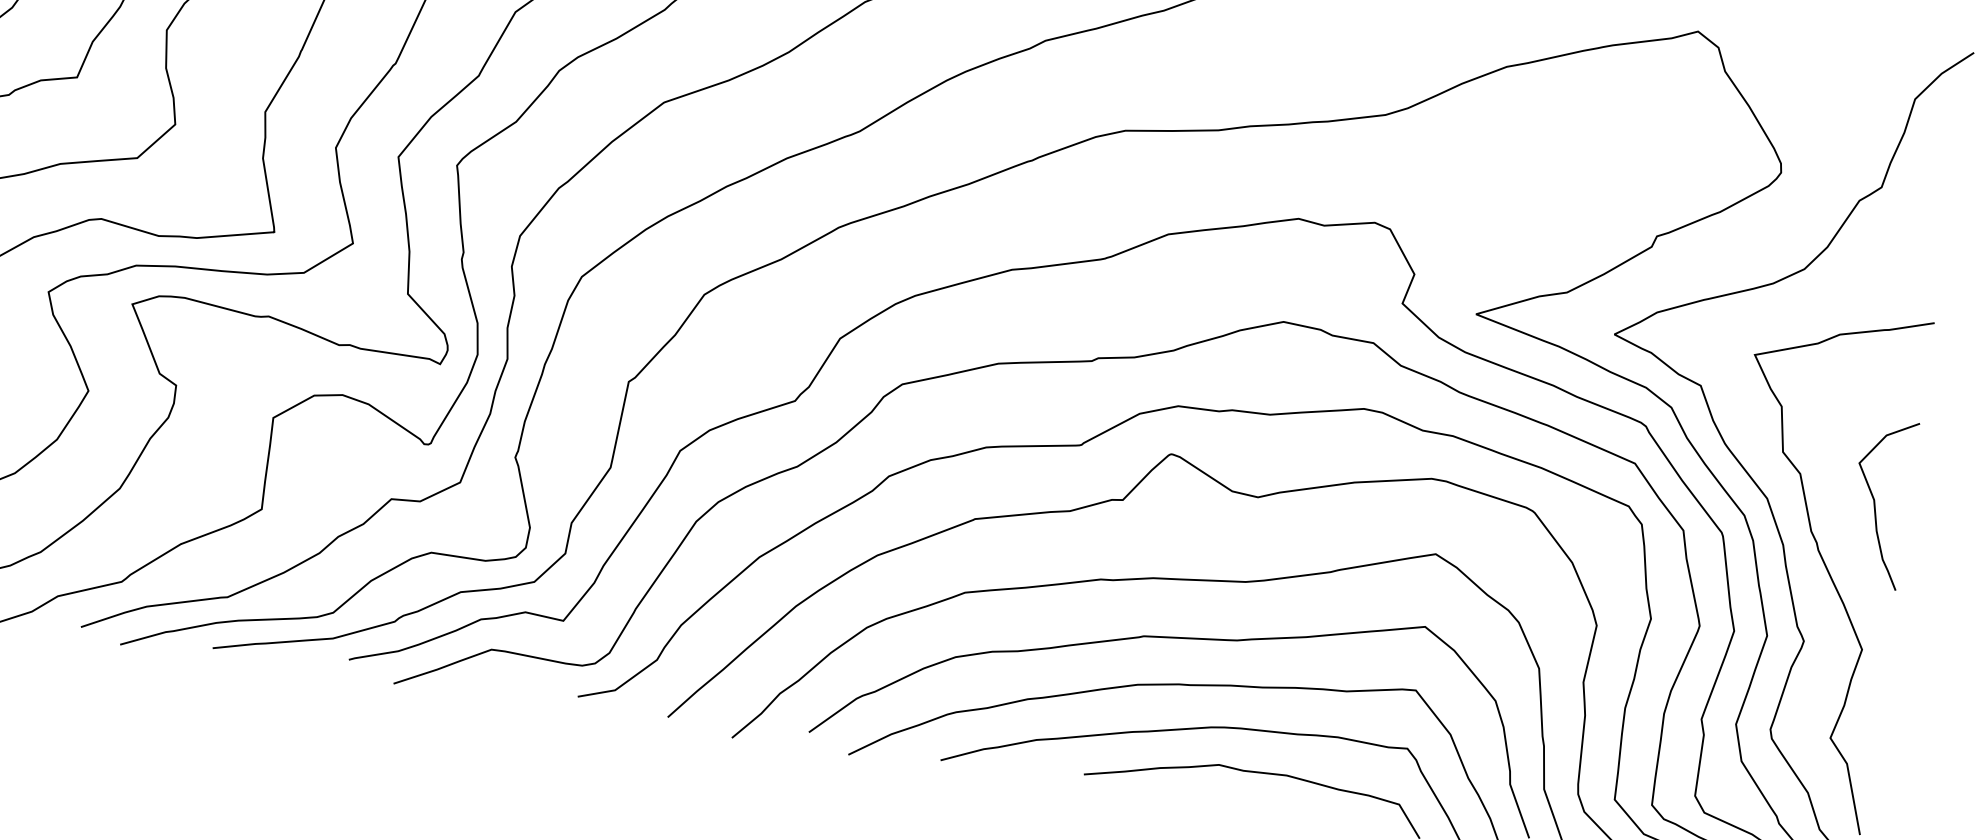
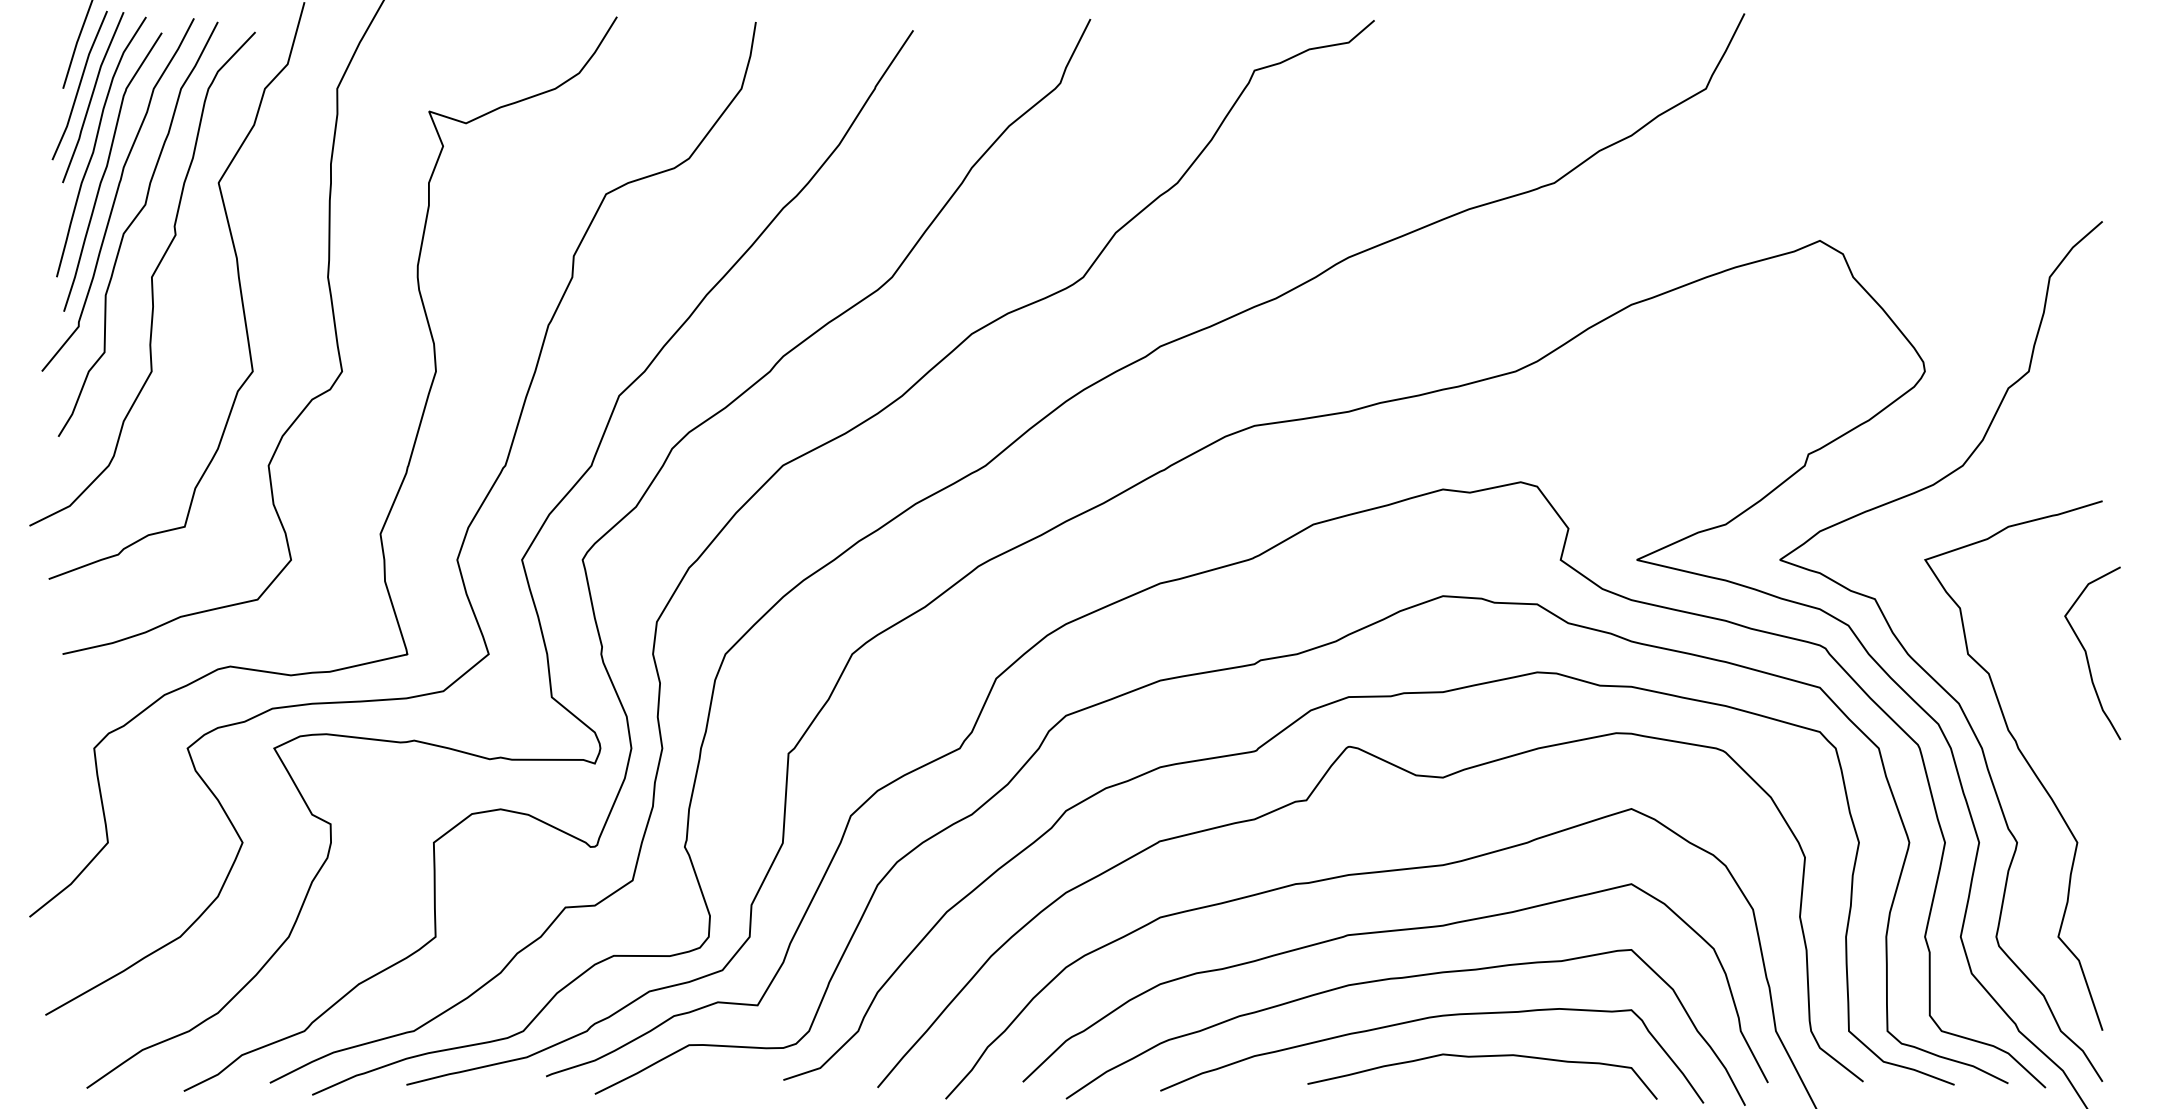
curve: (1875, 503) -> (2087, 654), moved

